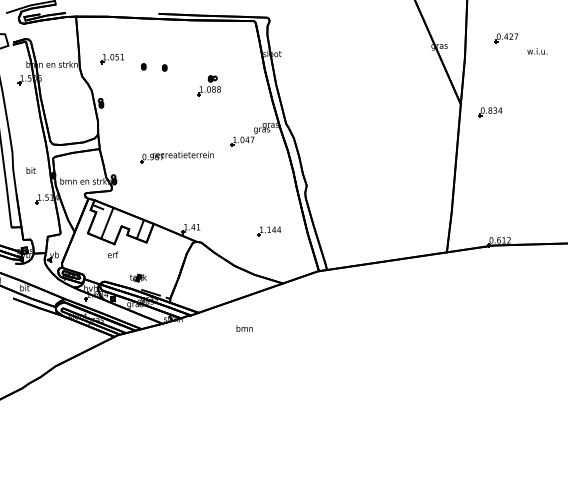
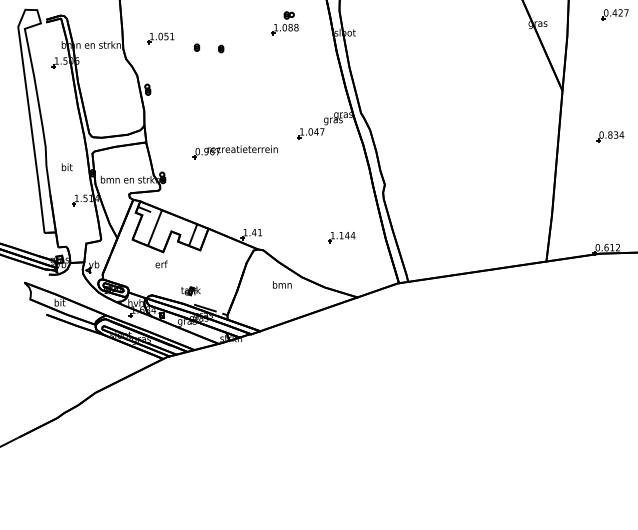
part: (208, 85) -> (284, 23), moved
part: (490, 112) -> (610, 137), moved
text: (244, 328) -> (281, 284), moved

